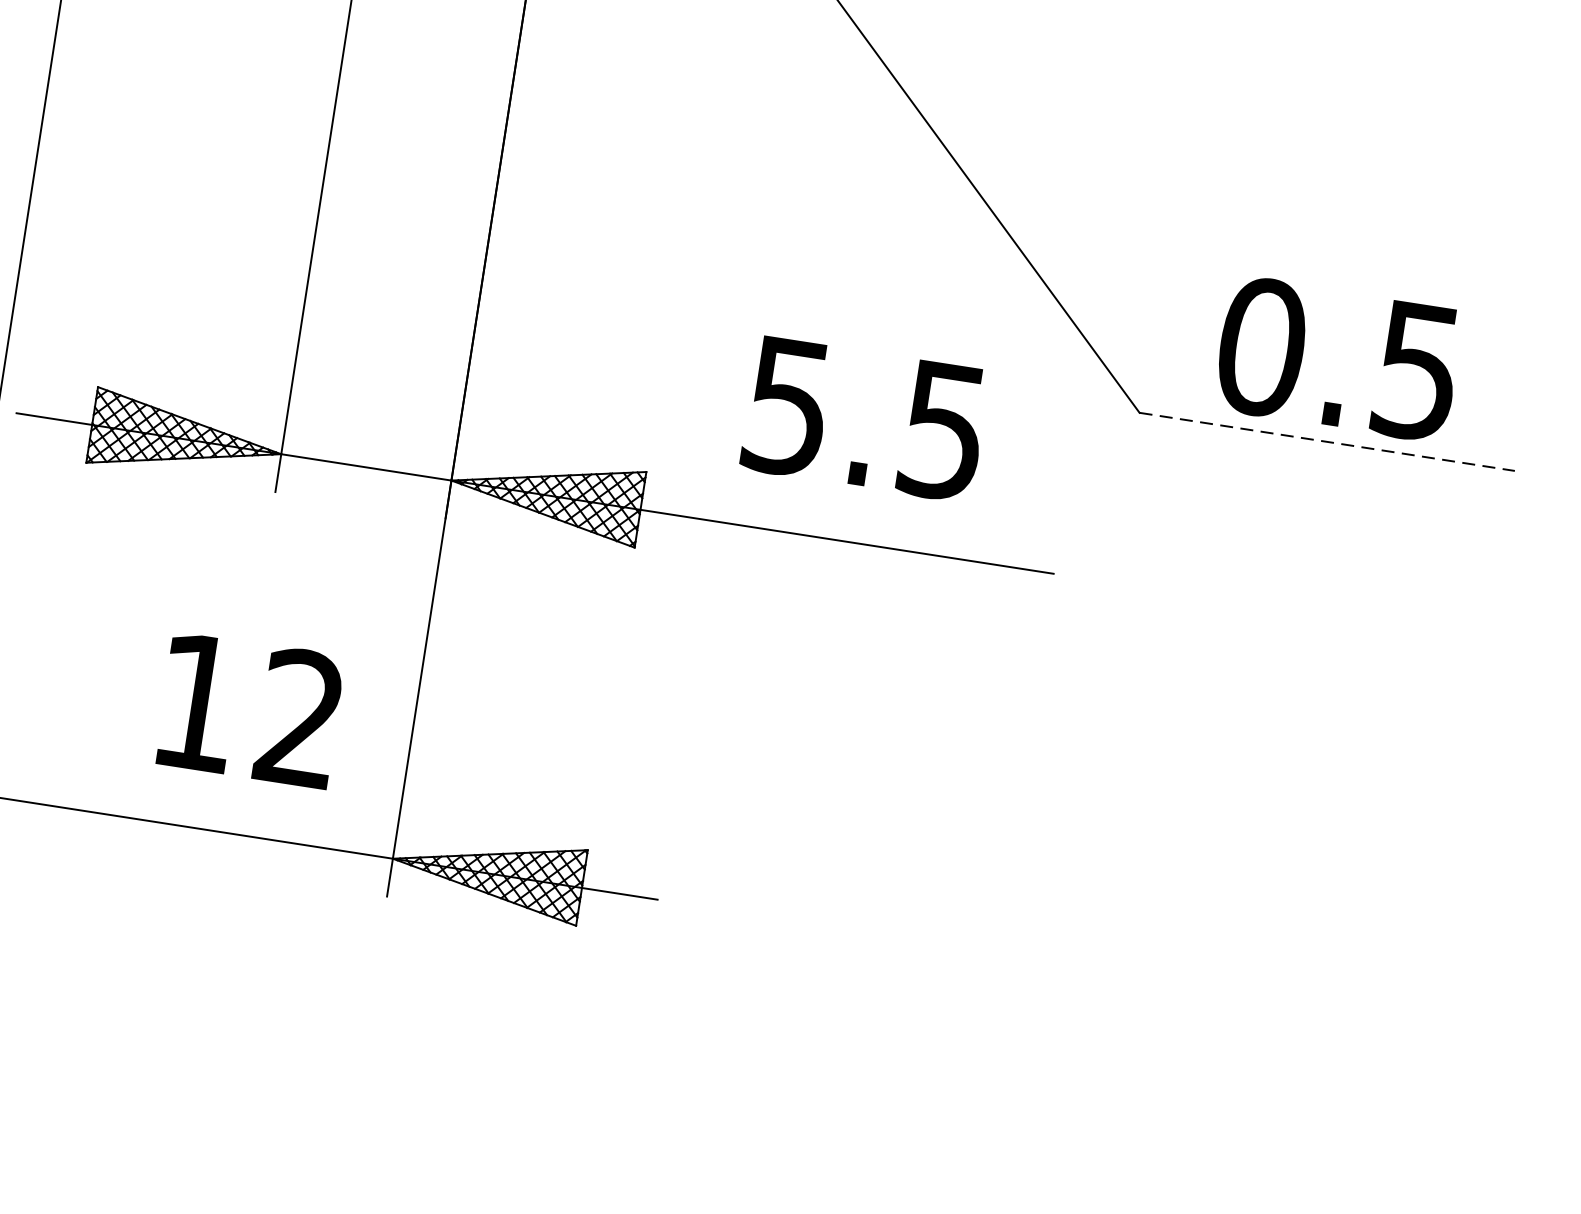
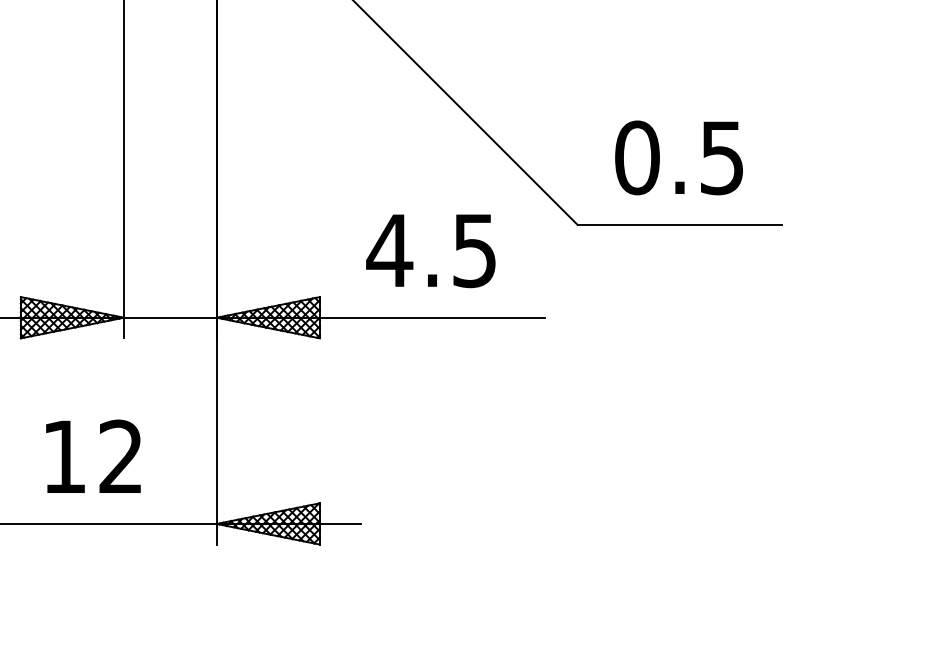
text: (1337, 358) -> (678, 157), moved
text: (786, 408) -> (389, 251), 5.5 -> 4.5
line: (1328, 441) -> (680, 224), dashed -> solid
text: (250, 708) -> (93, 455), moved

